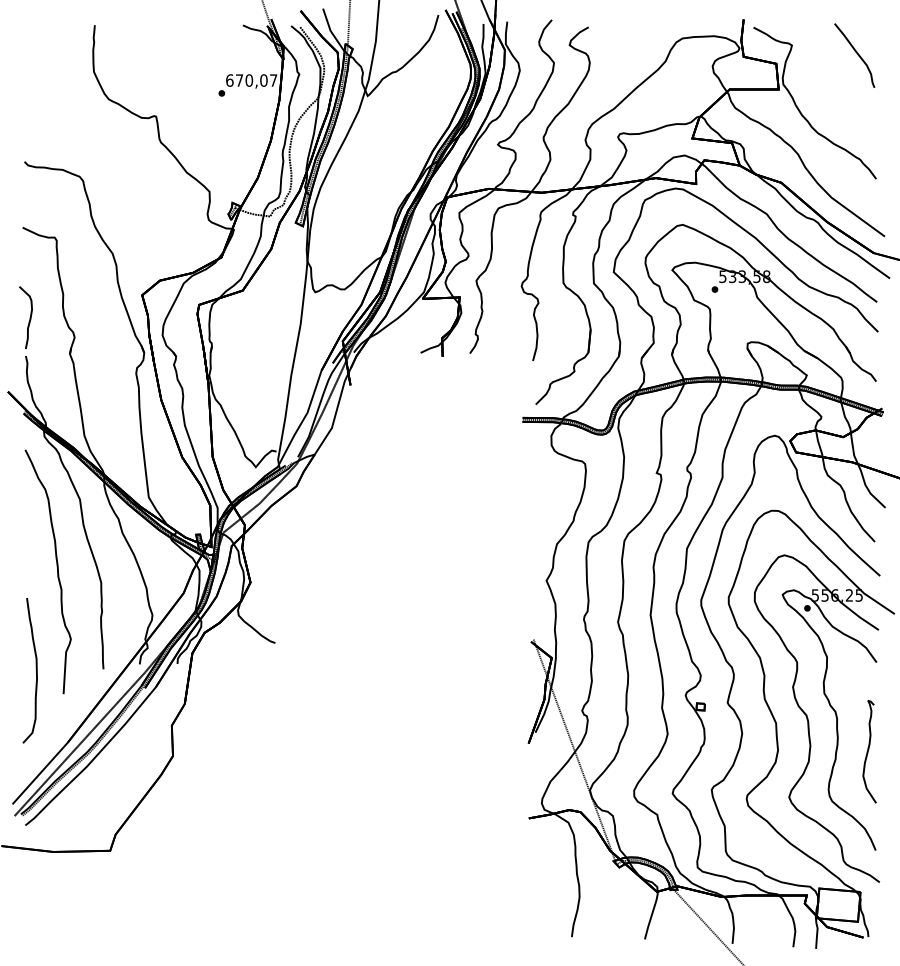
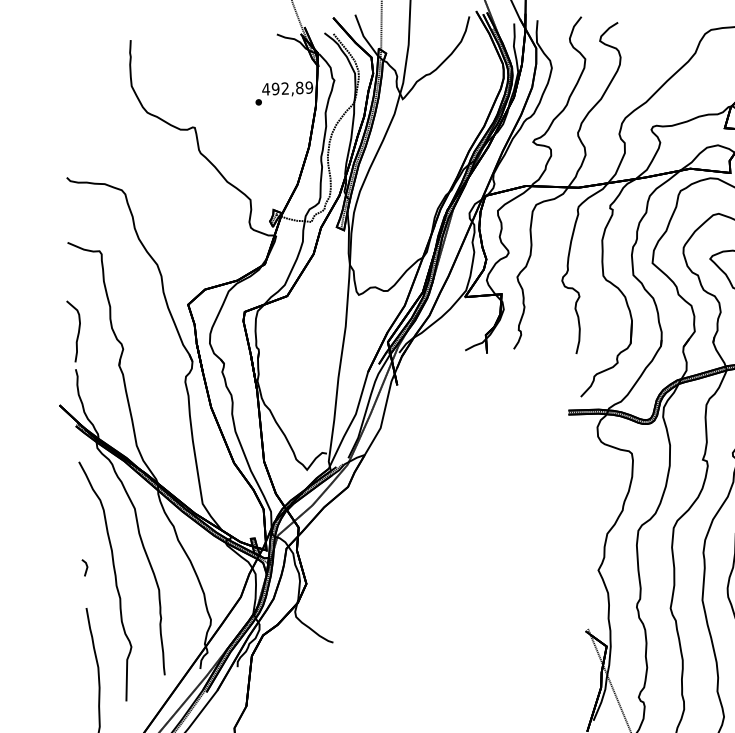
text: (251, 80) -> (287, 88), 670,07 -> 492,89
line: (28, 557) -> (86, 567), added

